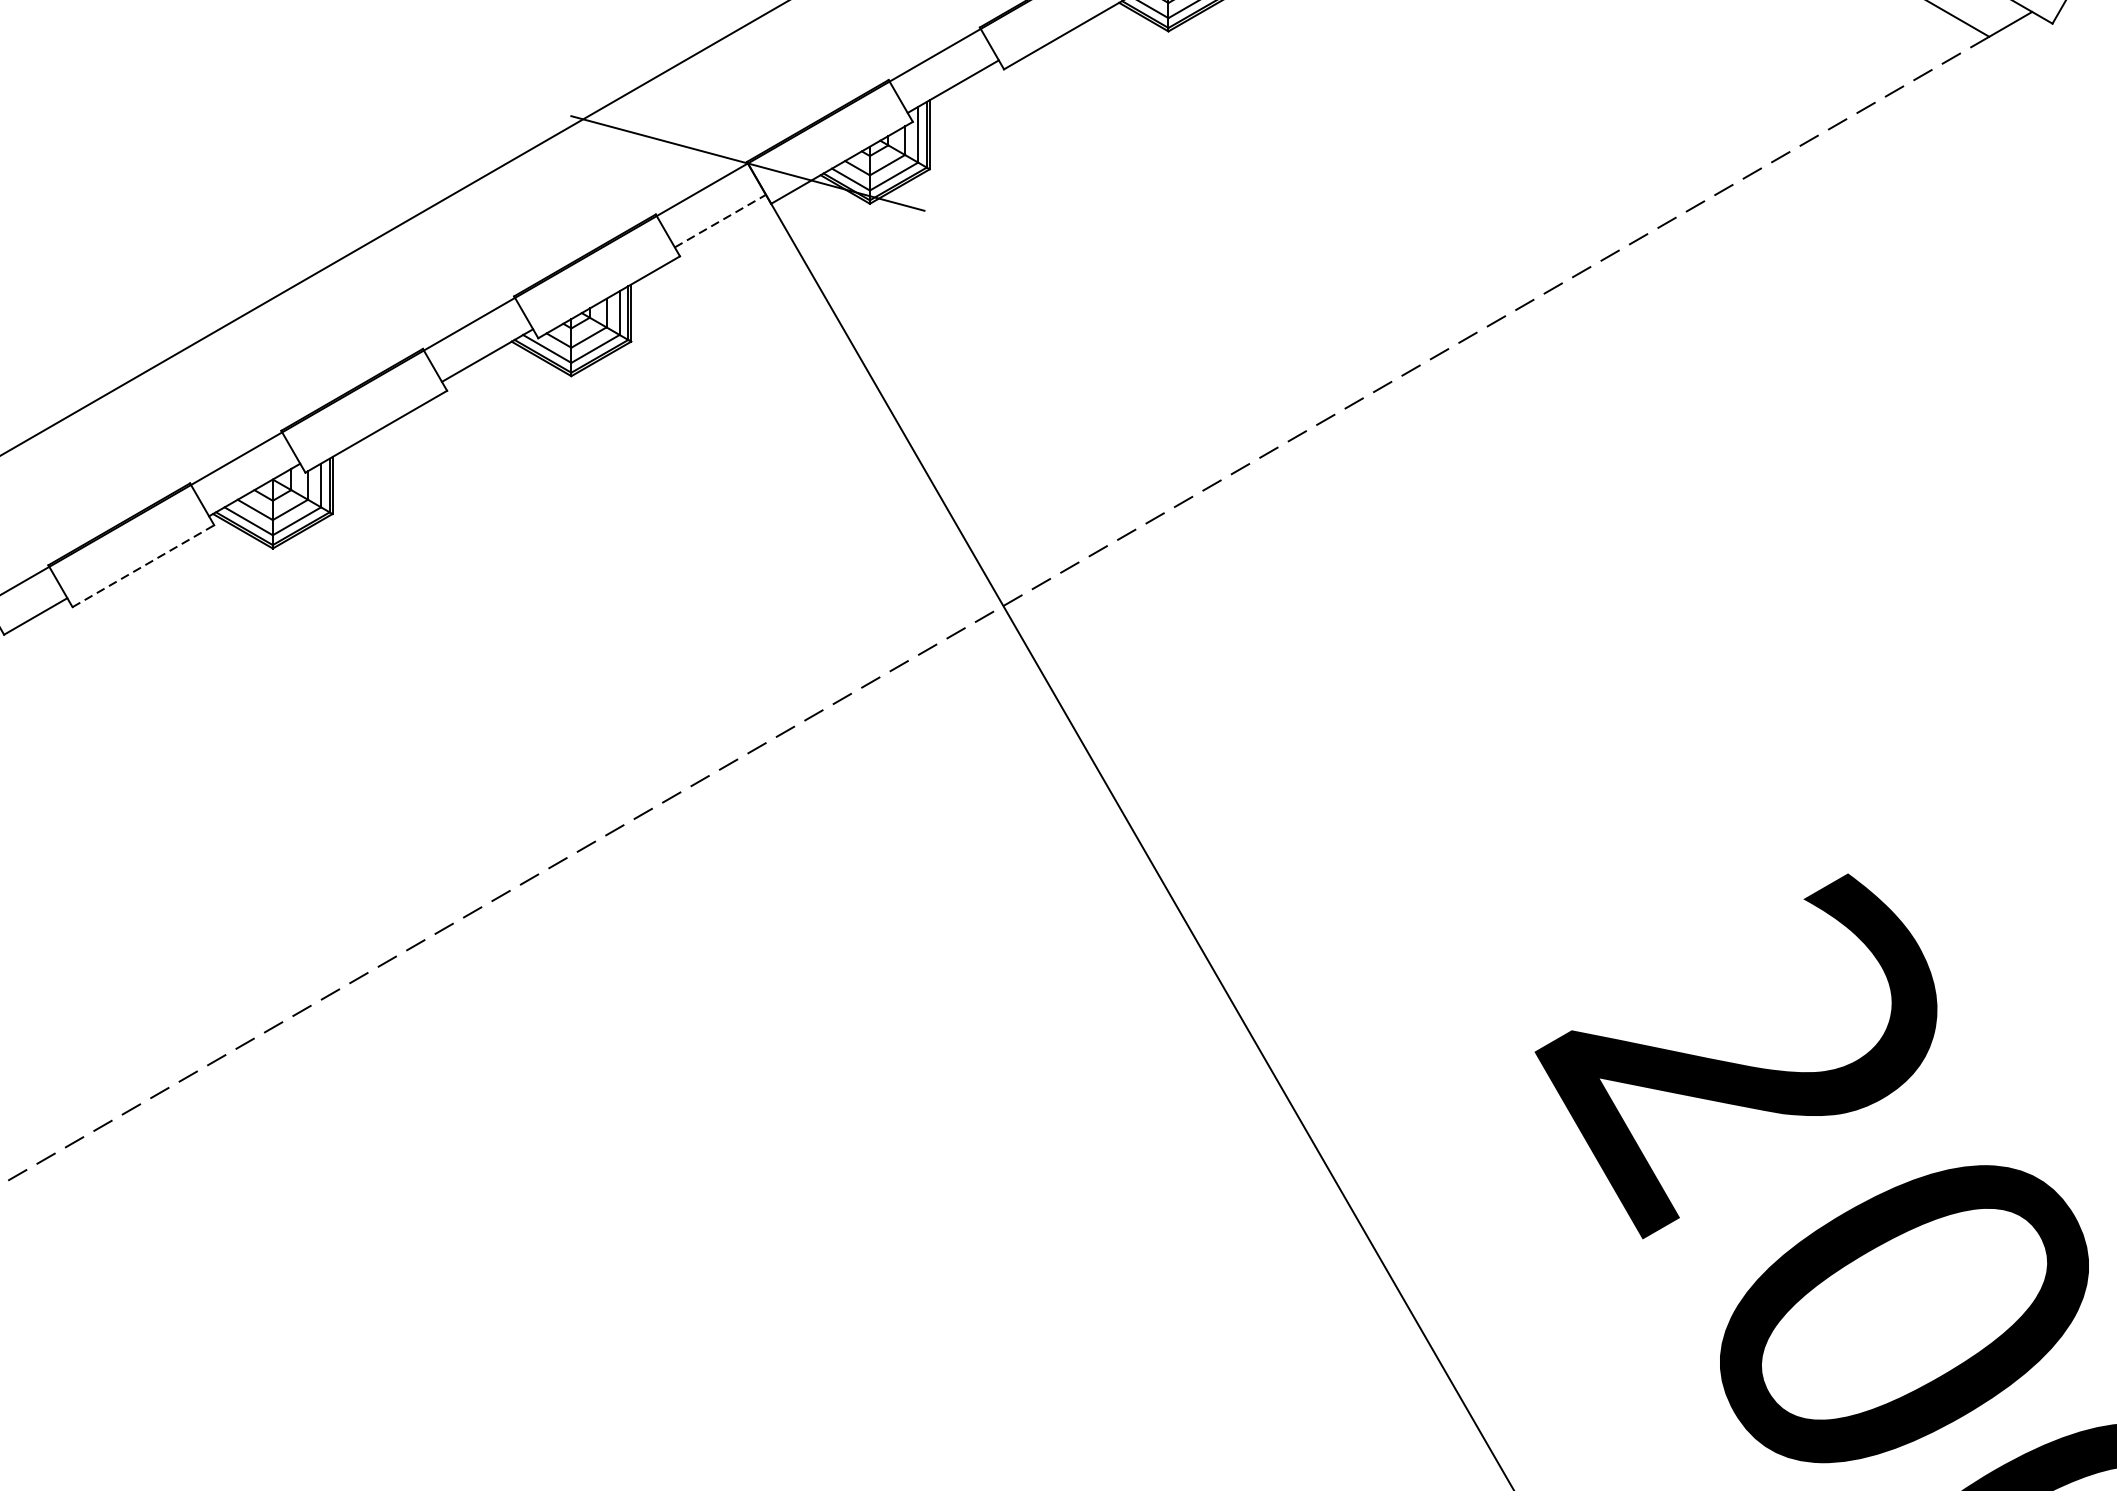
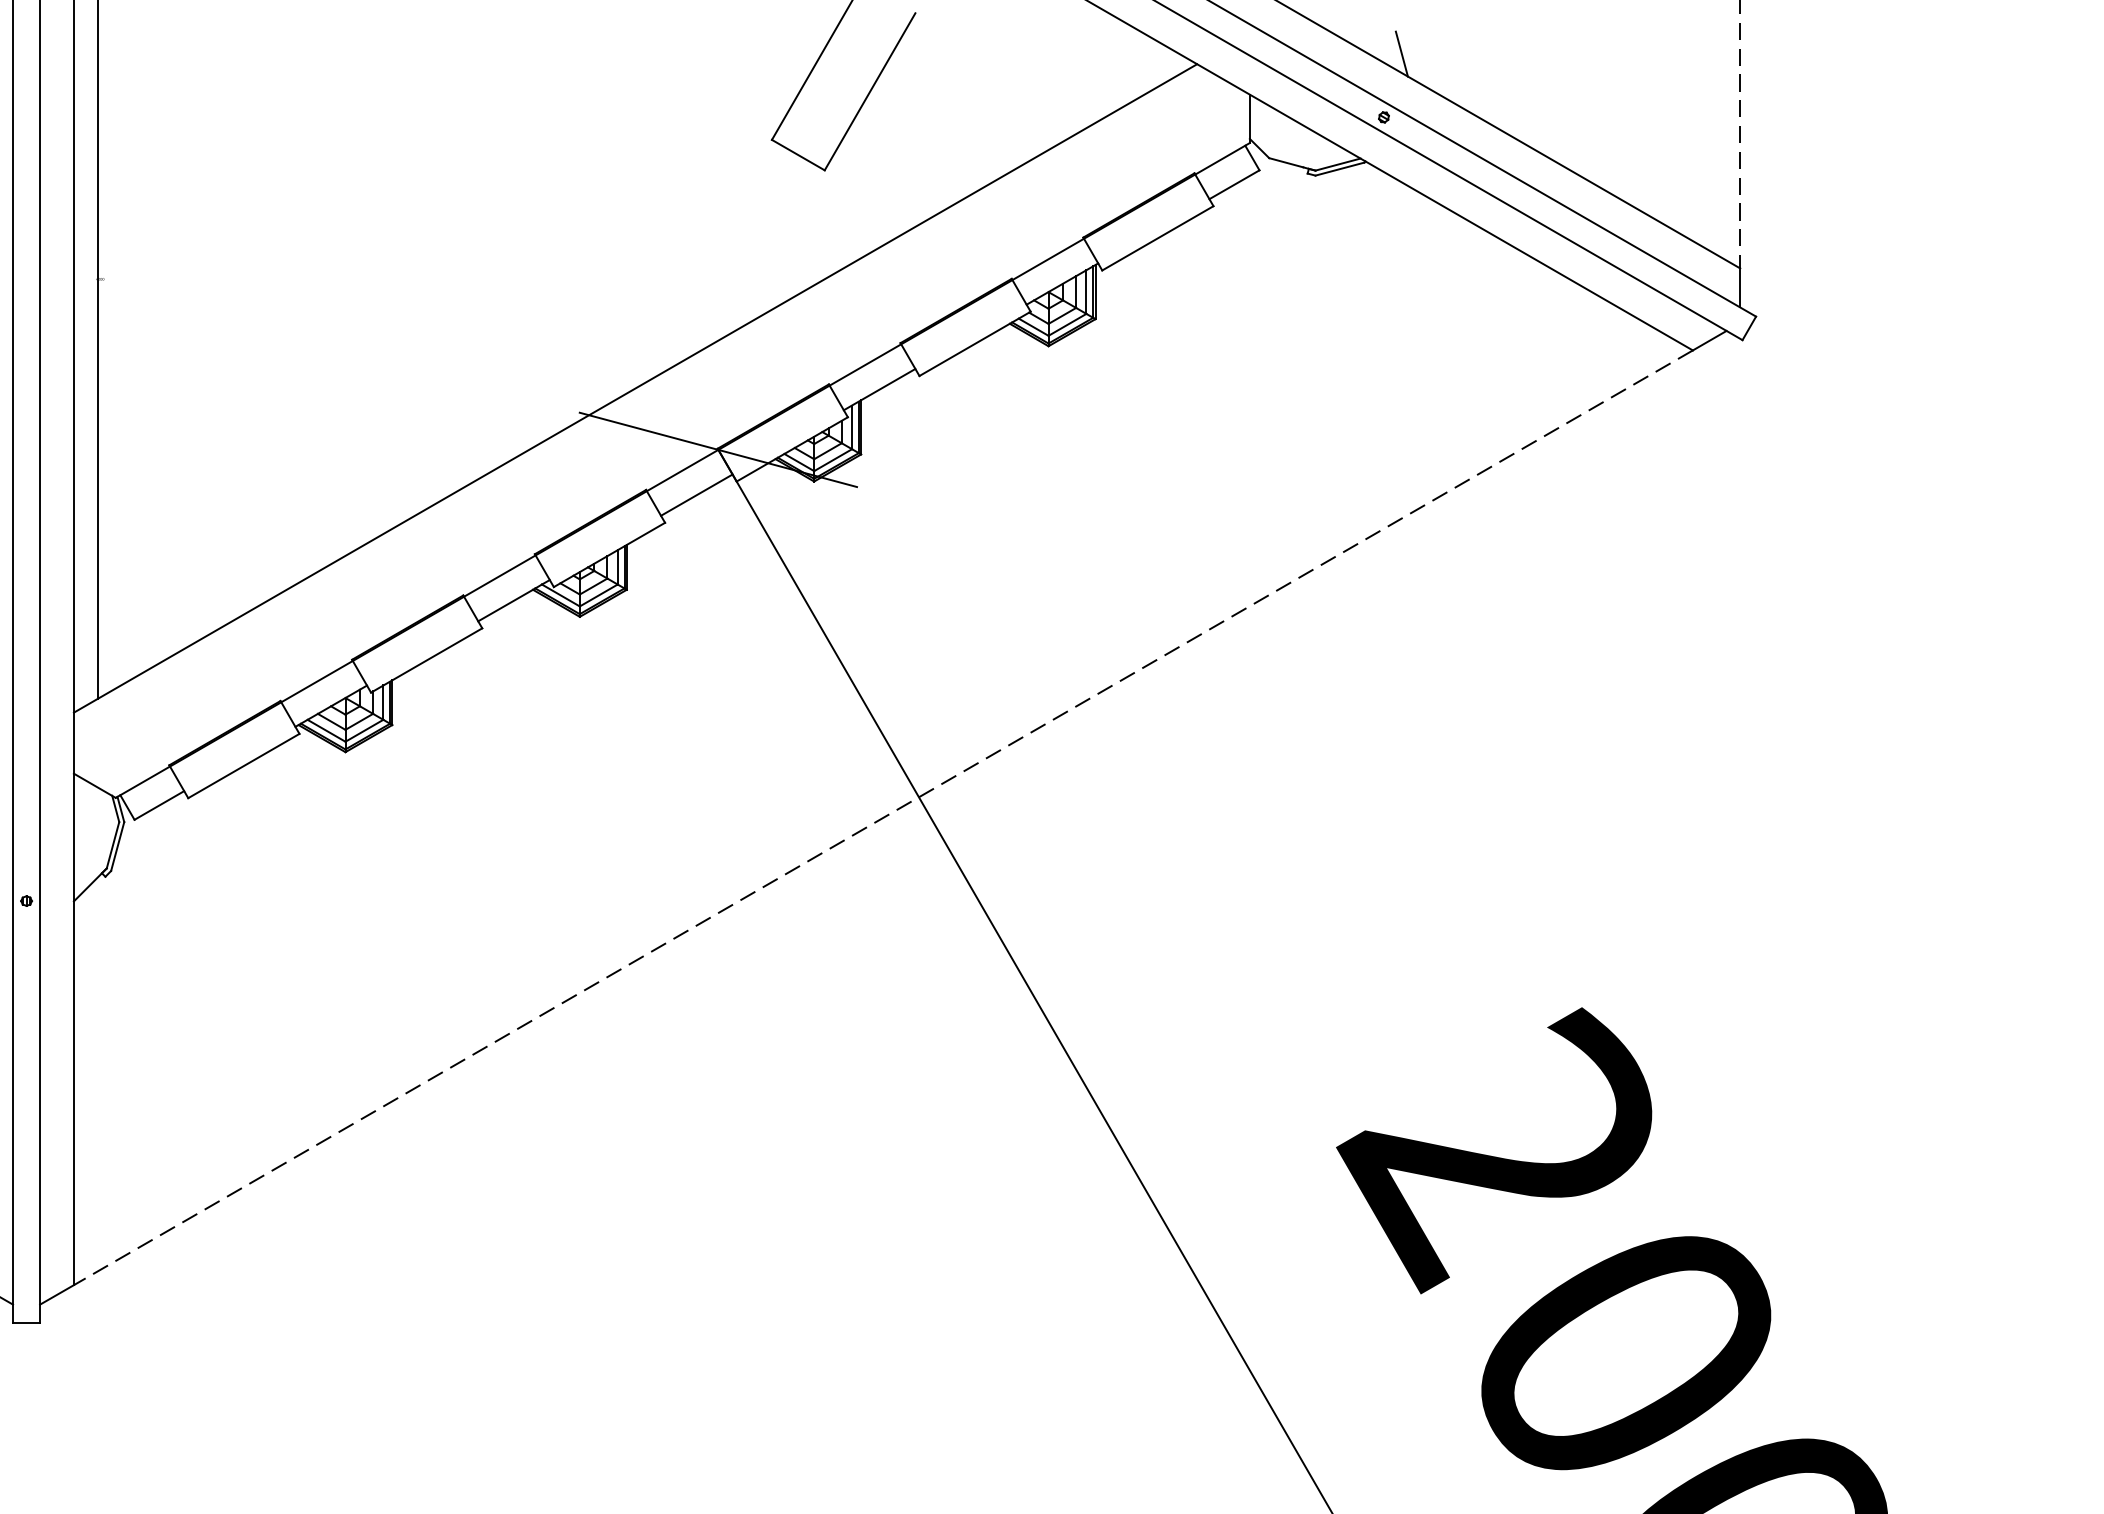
line: (721, 220) -> (697, 494), dashed -> solid
line: (144, 565) -> (244, 765), dashed -> solid

